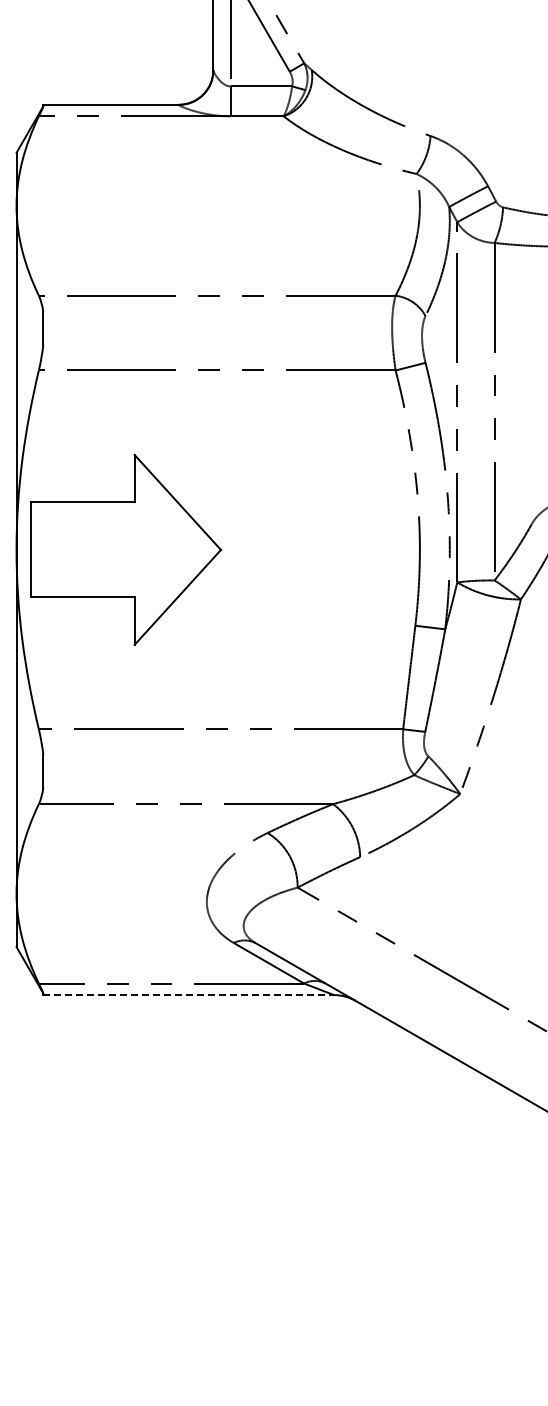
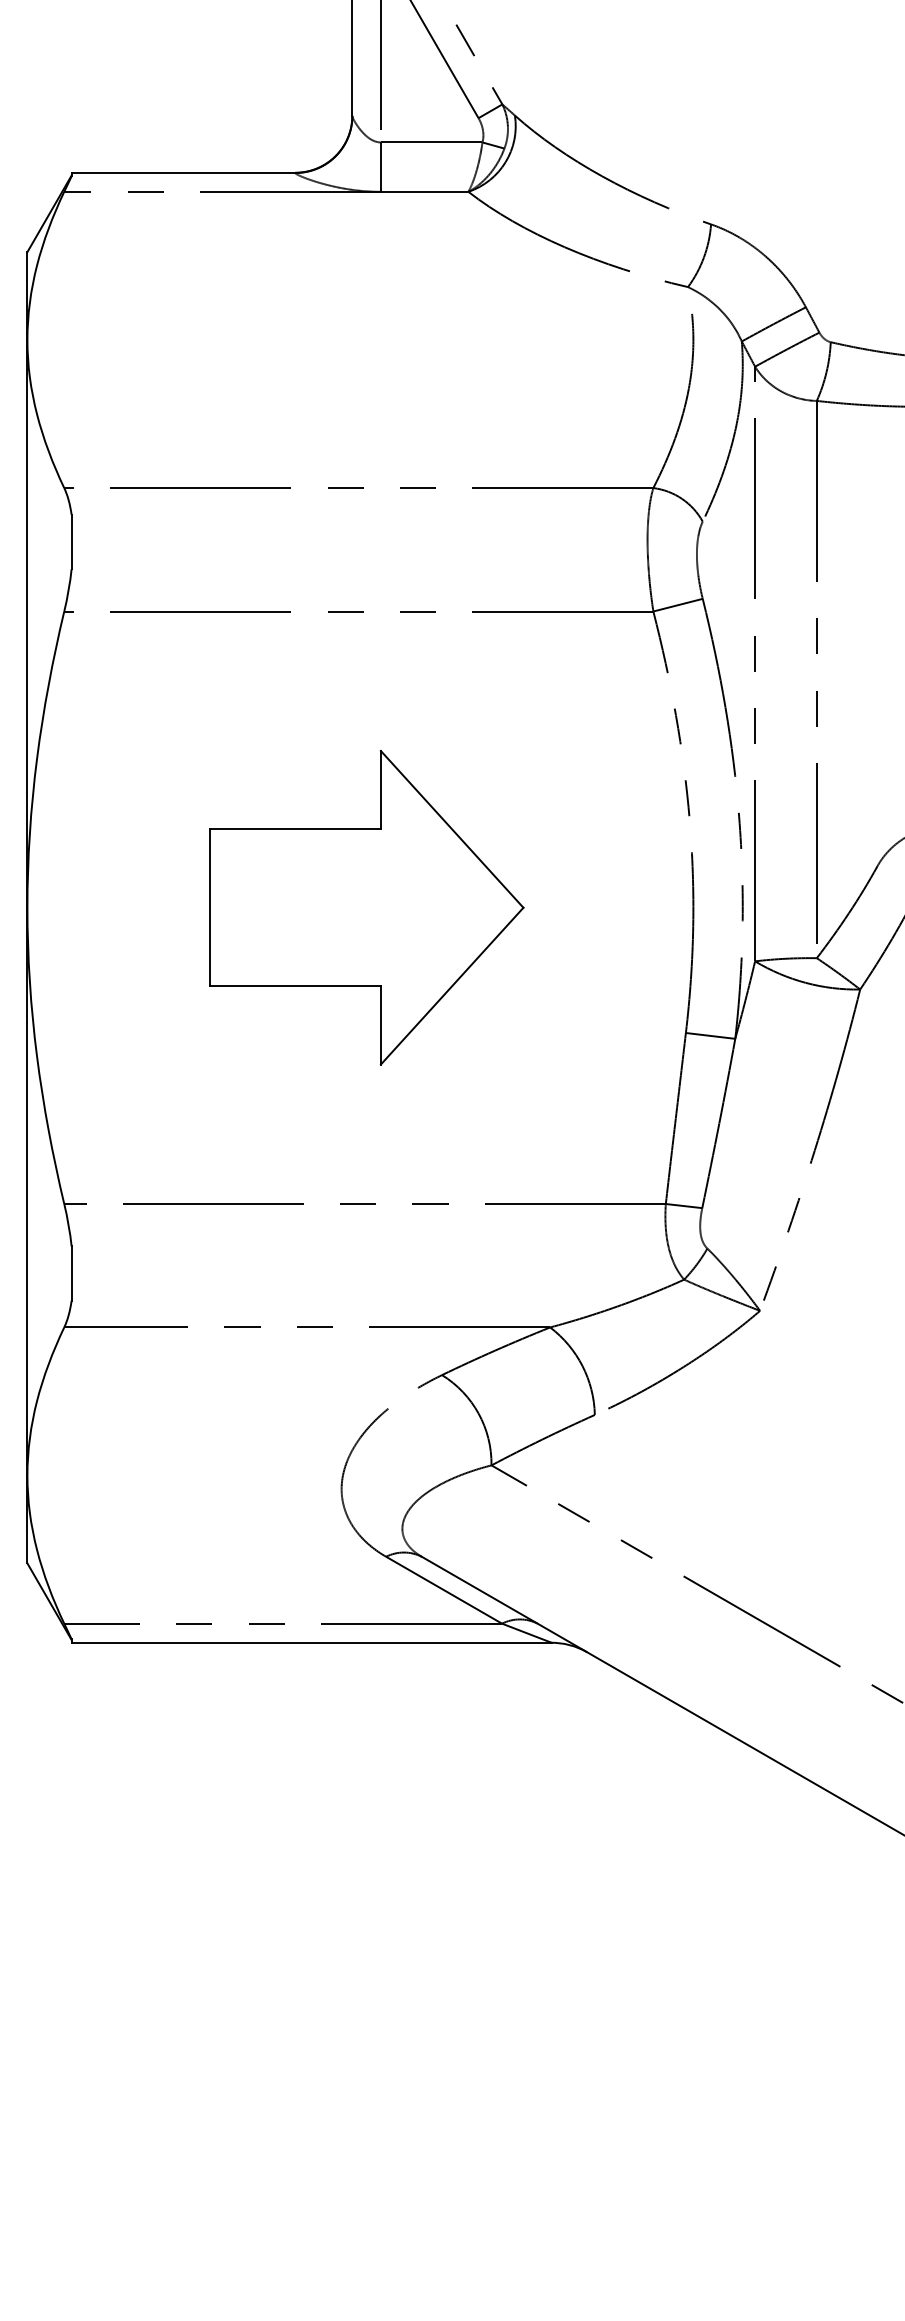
part: (126, 549) -> (367, 907), moved
line: (189, 995) -> (312, 1643), dashed -> solid

